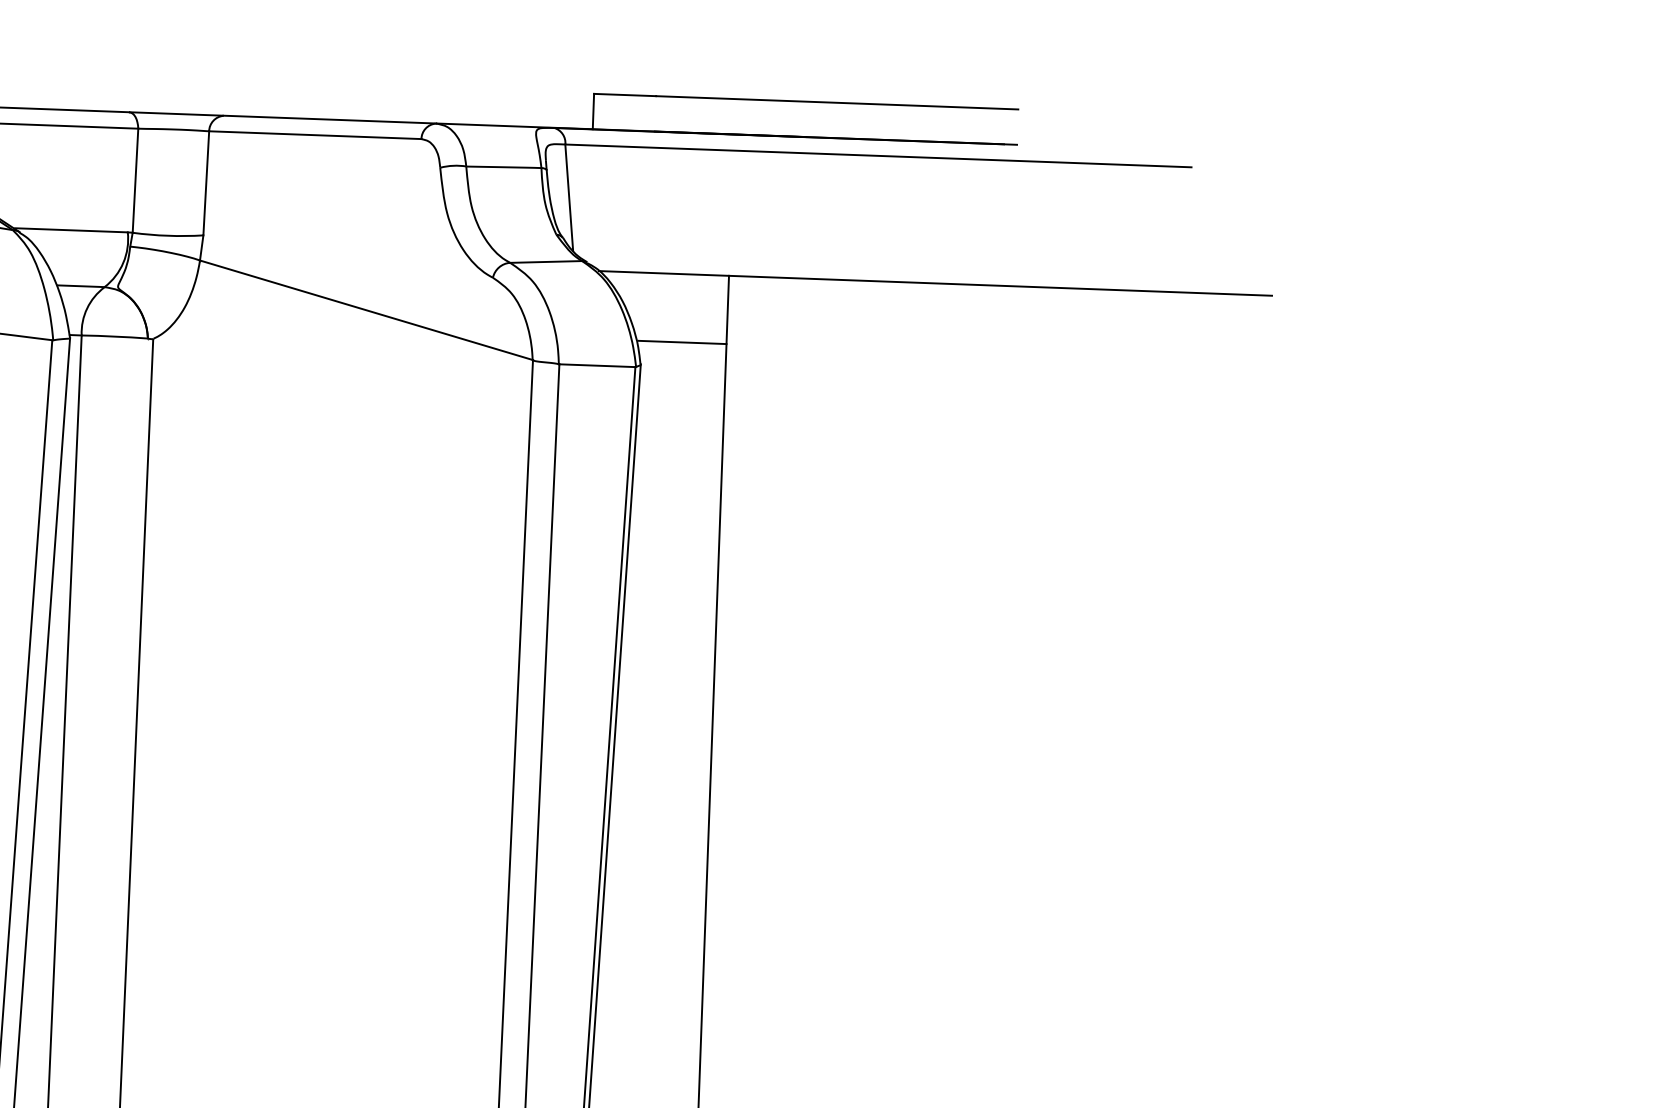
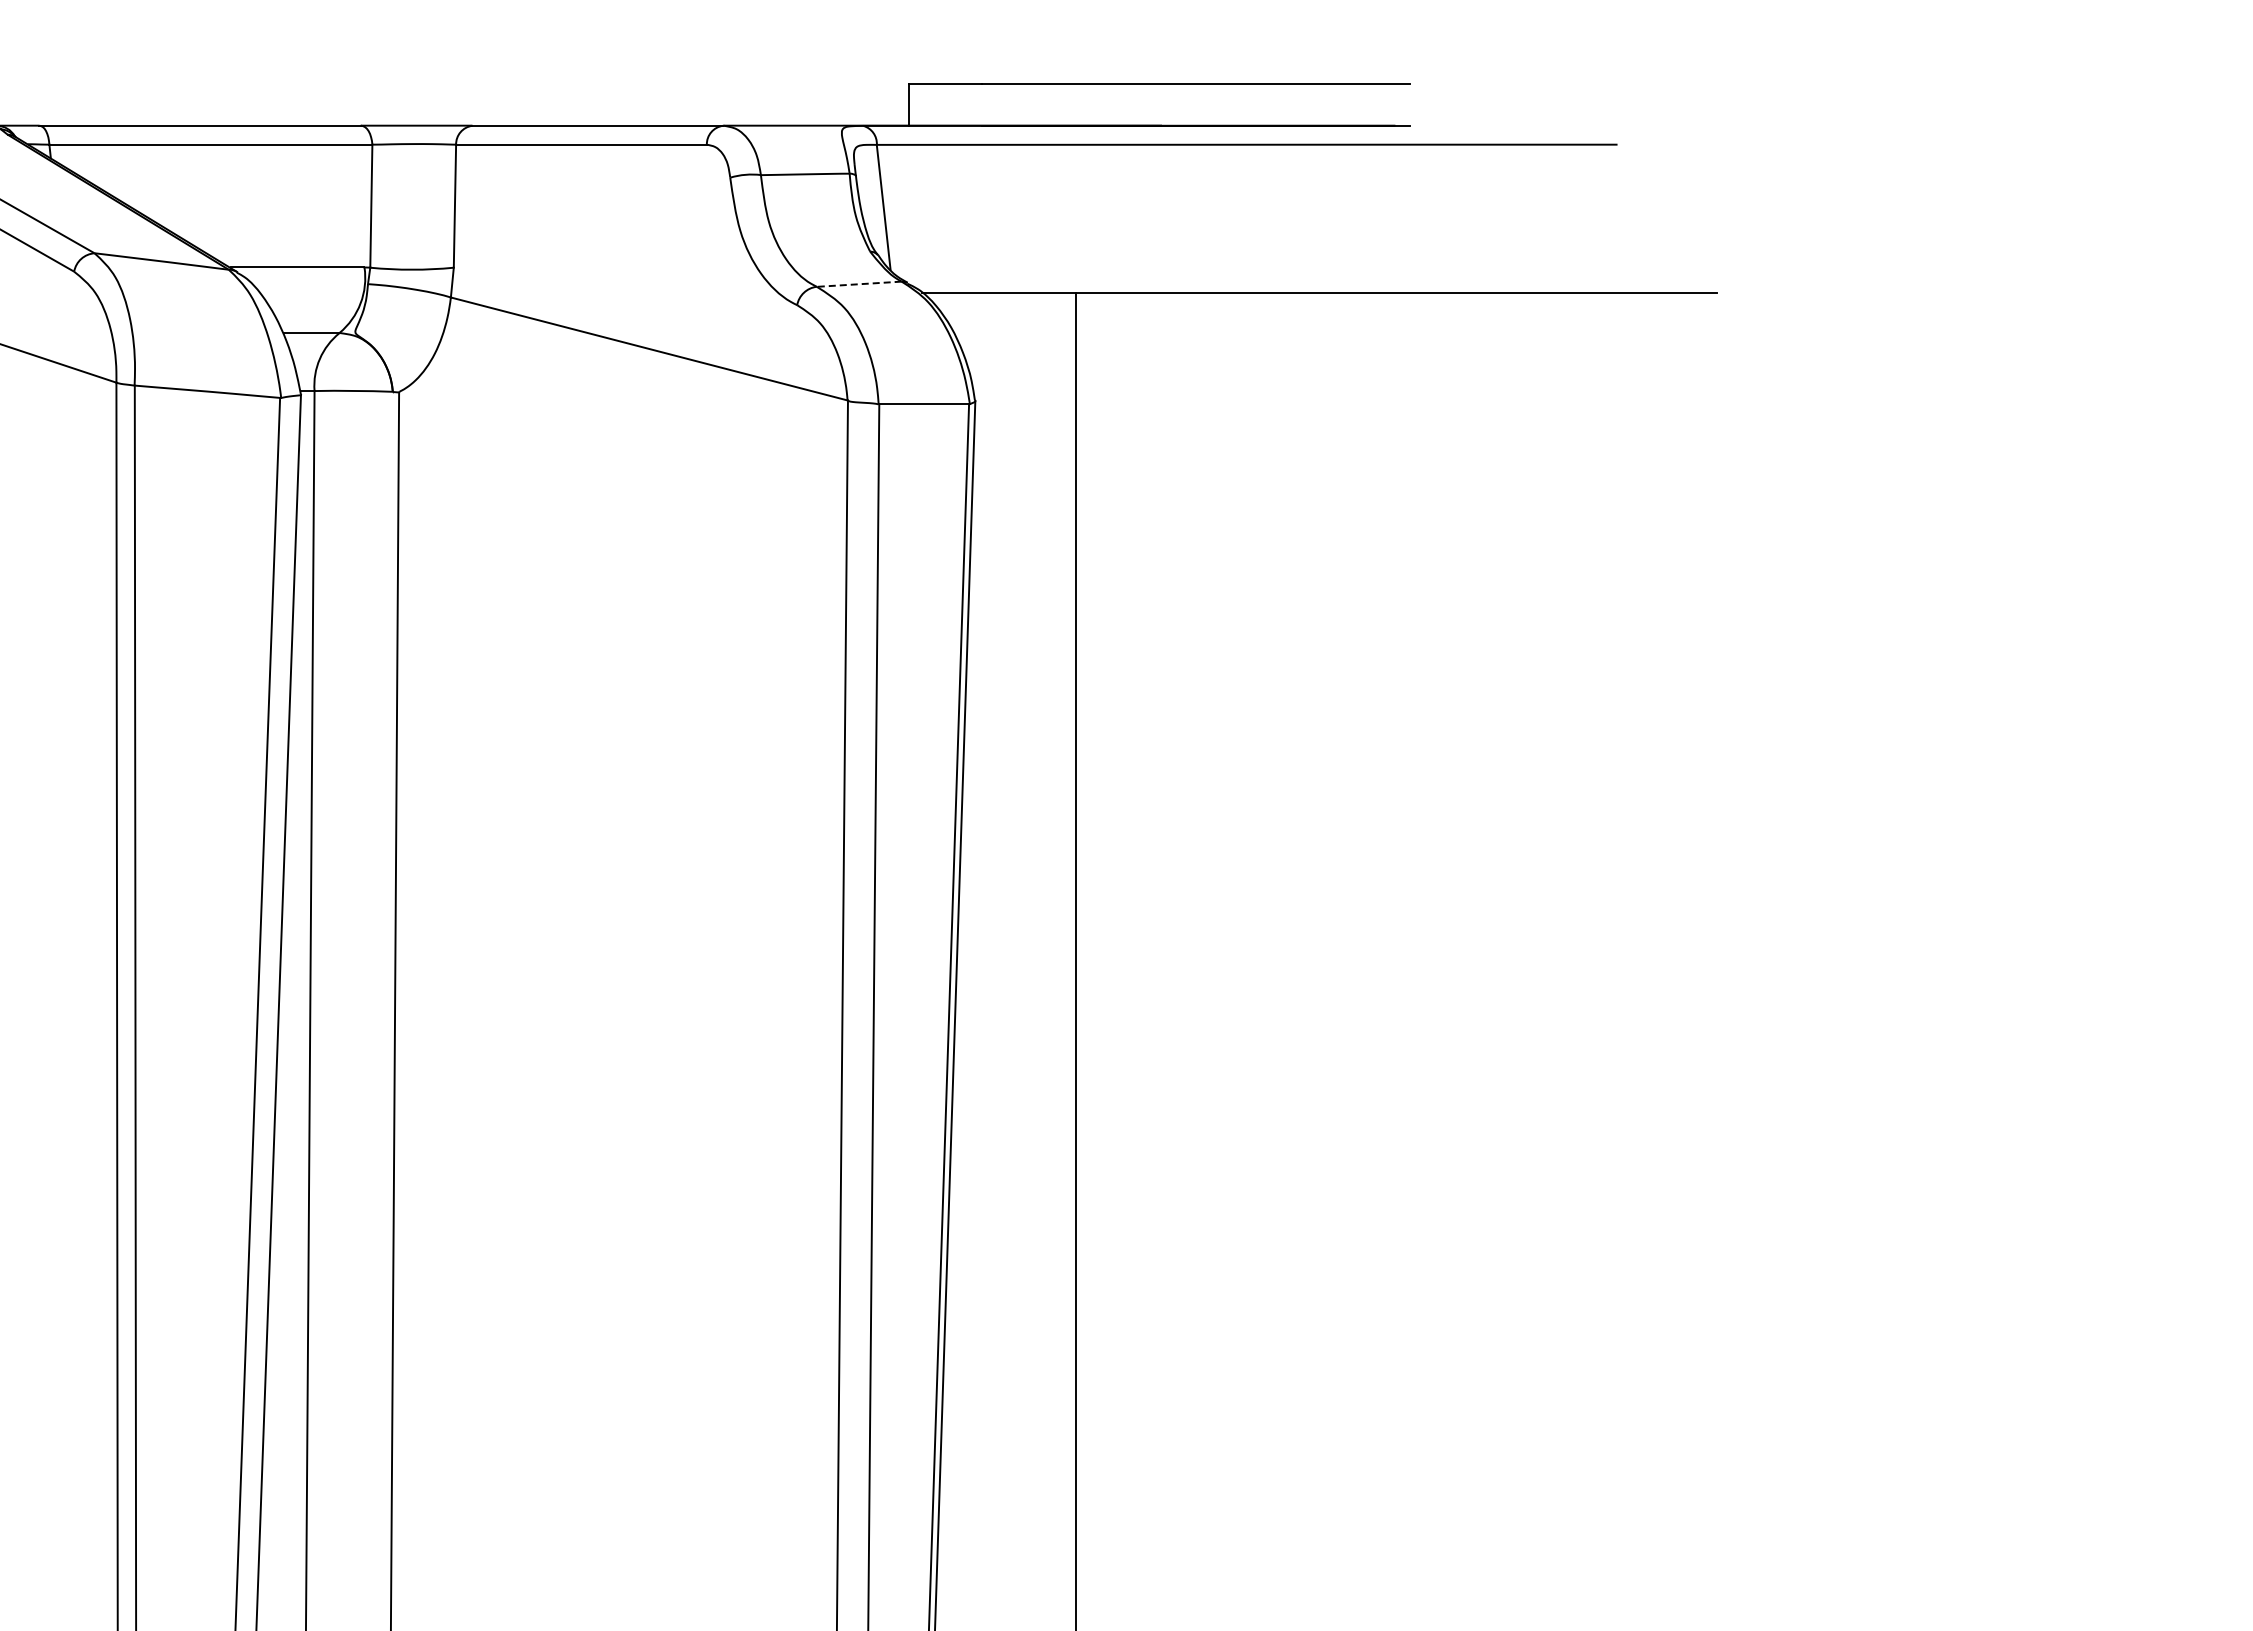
line: (545, 262) -> (858, 284), solid -> dashed
line: (682, 342) -> (1023, 373), removed

